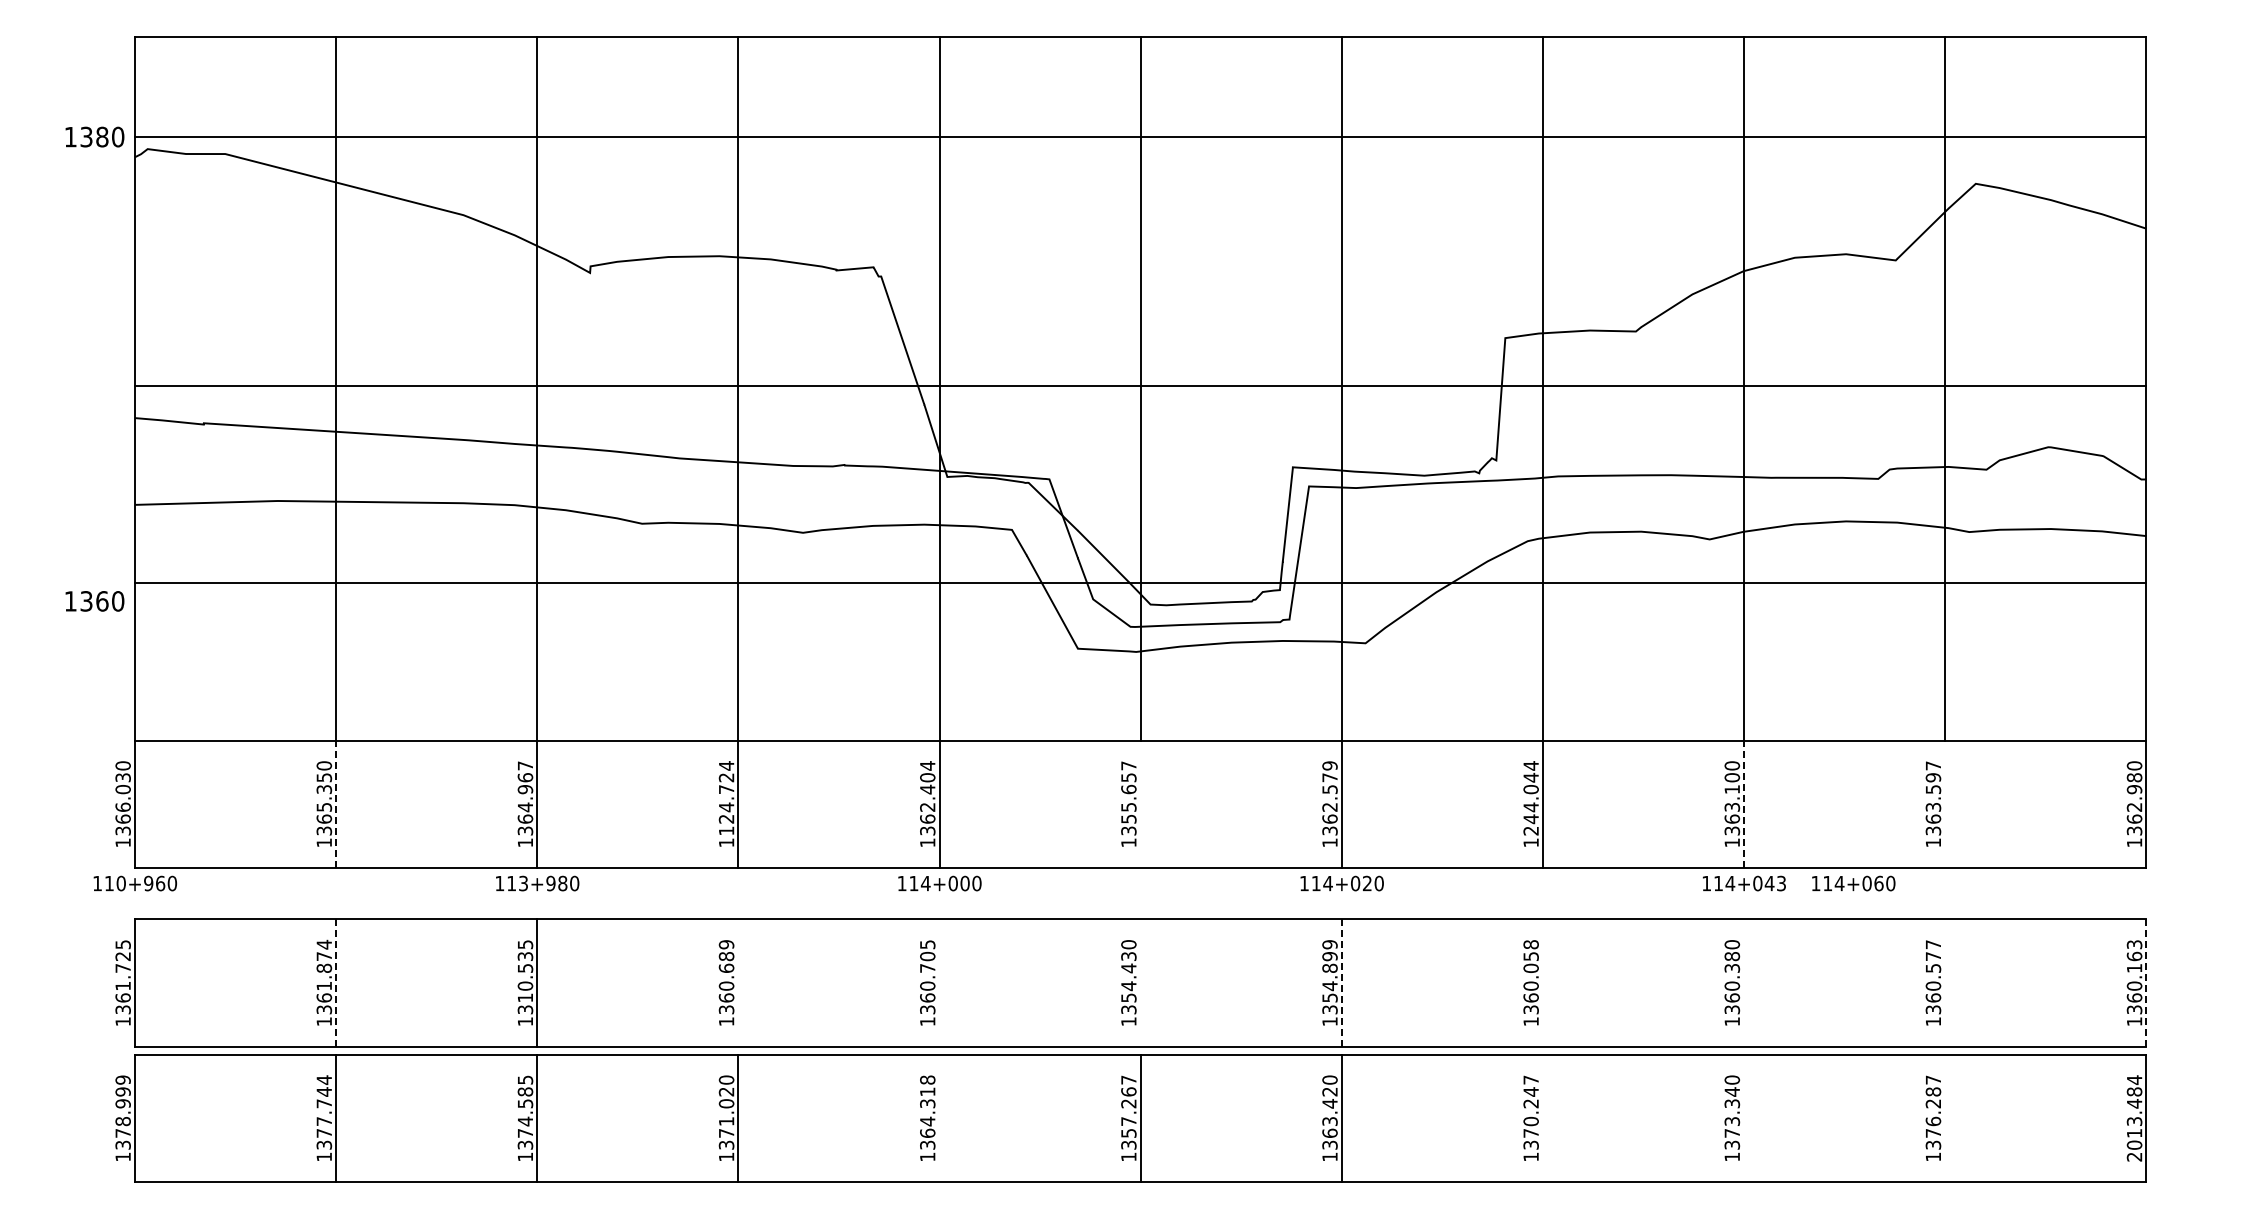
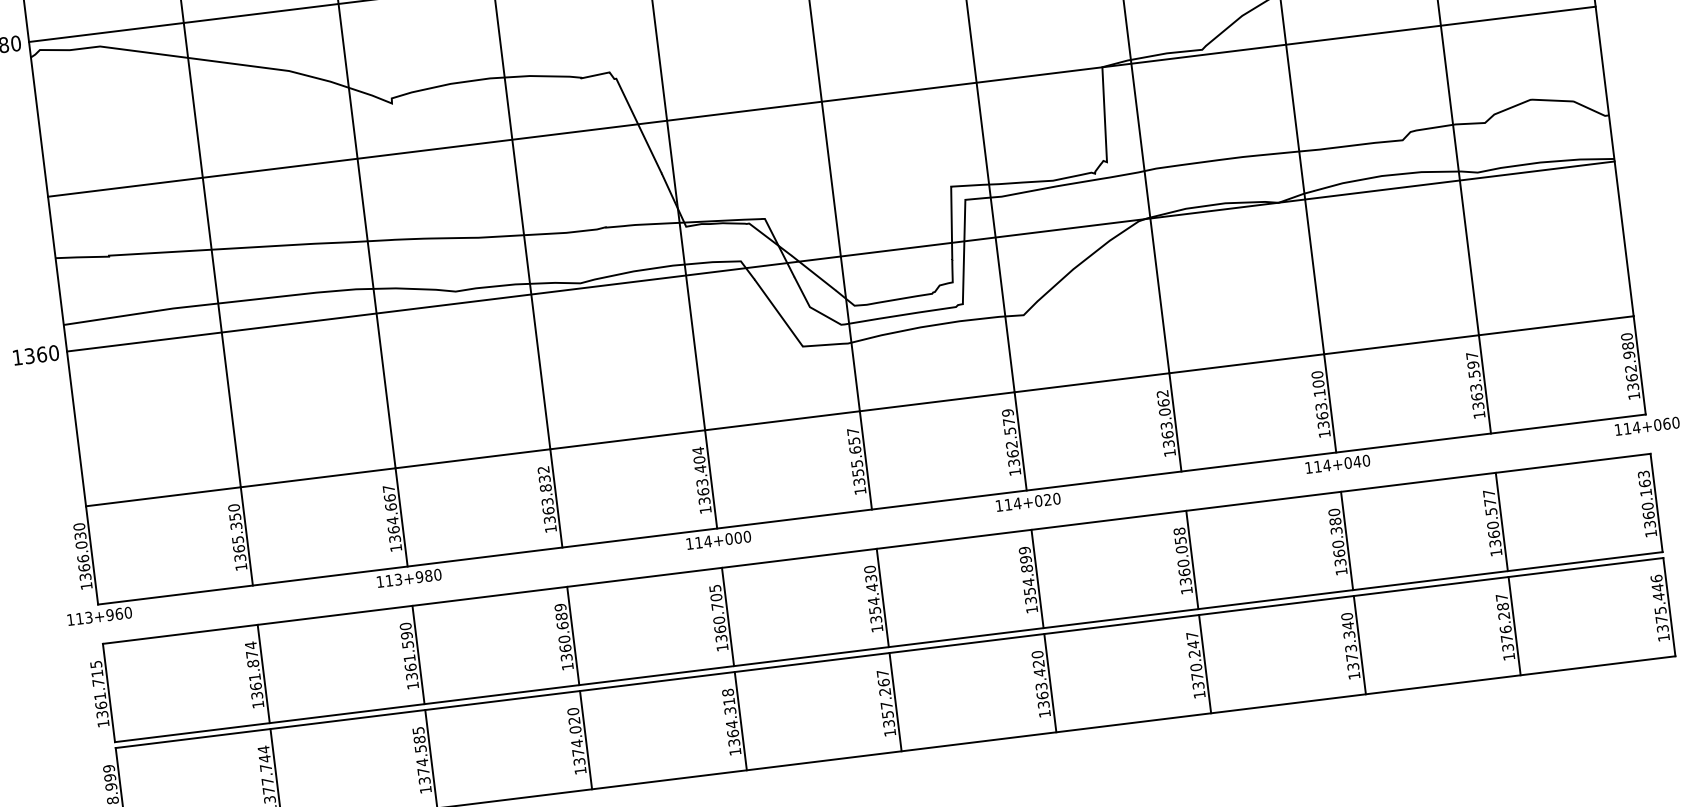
line: (1140, 386) -> (821, 101), moved
line: (1140, 583) -> (840, 256), moved
text: (94, 601) -> (35, 355), moved
text: (525, 789) -> (391, 507), 1364.967 -> 1364.667
text: (726, 798) -> (546, 495), 1124.724 -> 1363.832
text: (1530, 798) -> (1165, 419), 1244.044 -> 1363.062
line: (336, 804) -> (247, 536), dashed -> solid
line: (1140, 804) -> (865, 460), added
line: (1744, 804) -> (1330, 403), dashed -> solid
line: (1945, 804) -> (1485, 384), added
text: (927, 807) -> (702, 482), 1362.404 -> 1363.404
text: (120, 883) -> (88, 617), 110+960 -> 113+960
text: (1781, 883) -> (1366, 460), 114+043 -> 114+040
text: (1853, 883) -> (1647, 426), moved
text: (122, 956) -> (96, 673), 1361.725 -> 1361.715
text: (525, 971) -> (408, 647), 1310.535 -> 1361.590
line: (336, 983) -> (264, 674), dashed -> solid
line: (738, 983) -> (573, 636), added
line: (939, 983) -> (727, 617), added
line: (1140, 983) -> (882, 598), added
line: (1341, 983) -> (1037, 579), dashed -> solid
line: (1543, 983) -> (1192, 560), added
line: (1744, 983) -> (1347, 541), added
line: (1945, 983) -> (1502, 522), added
line: (2146, 983) -> (1656, 503), dashed -> solid
line: (939, 1118) -> (740, 721), added
line: (1543, 1118) -> (1205, 664), added
line: (1744, 1118) -> (1360, 645), added
line: (1945, 1118) -> (1514, 626), added
text: (2134, 1118) -> (1660, 608), 2013.484 -> 1375.446
text: (726, 1121) -> (577, 743), 1371.020 -> 1374.020

